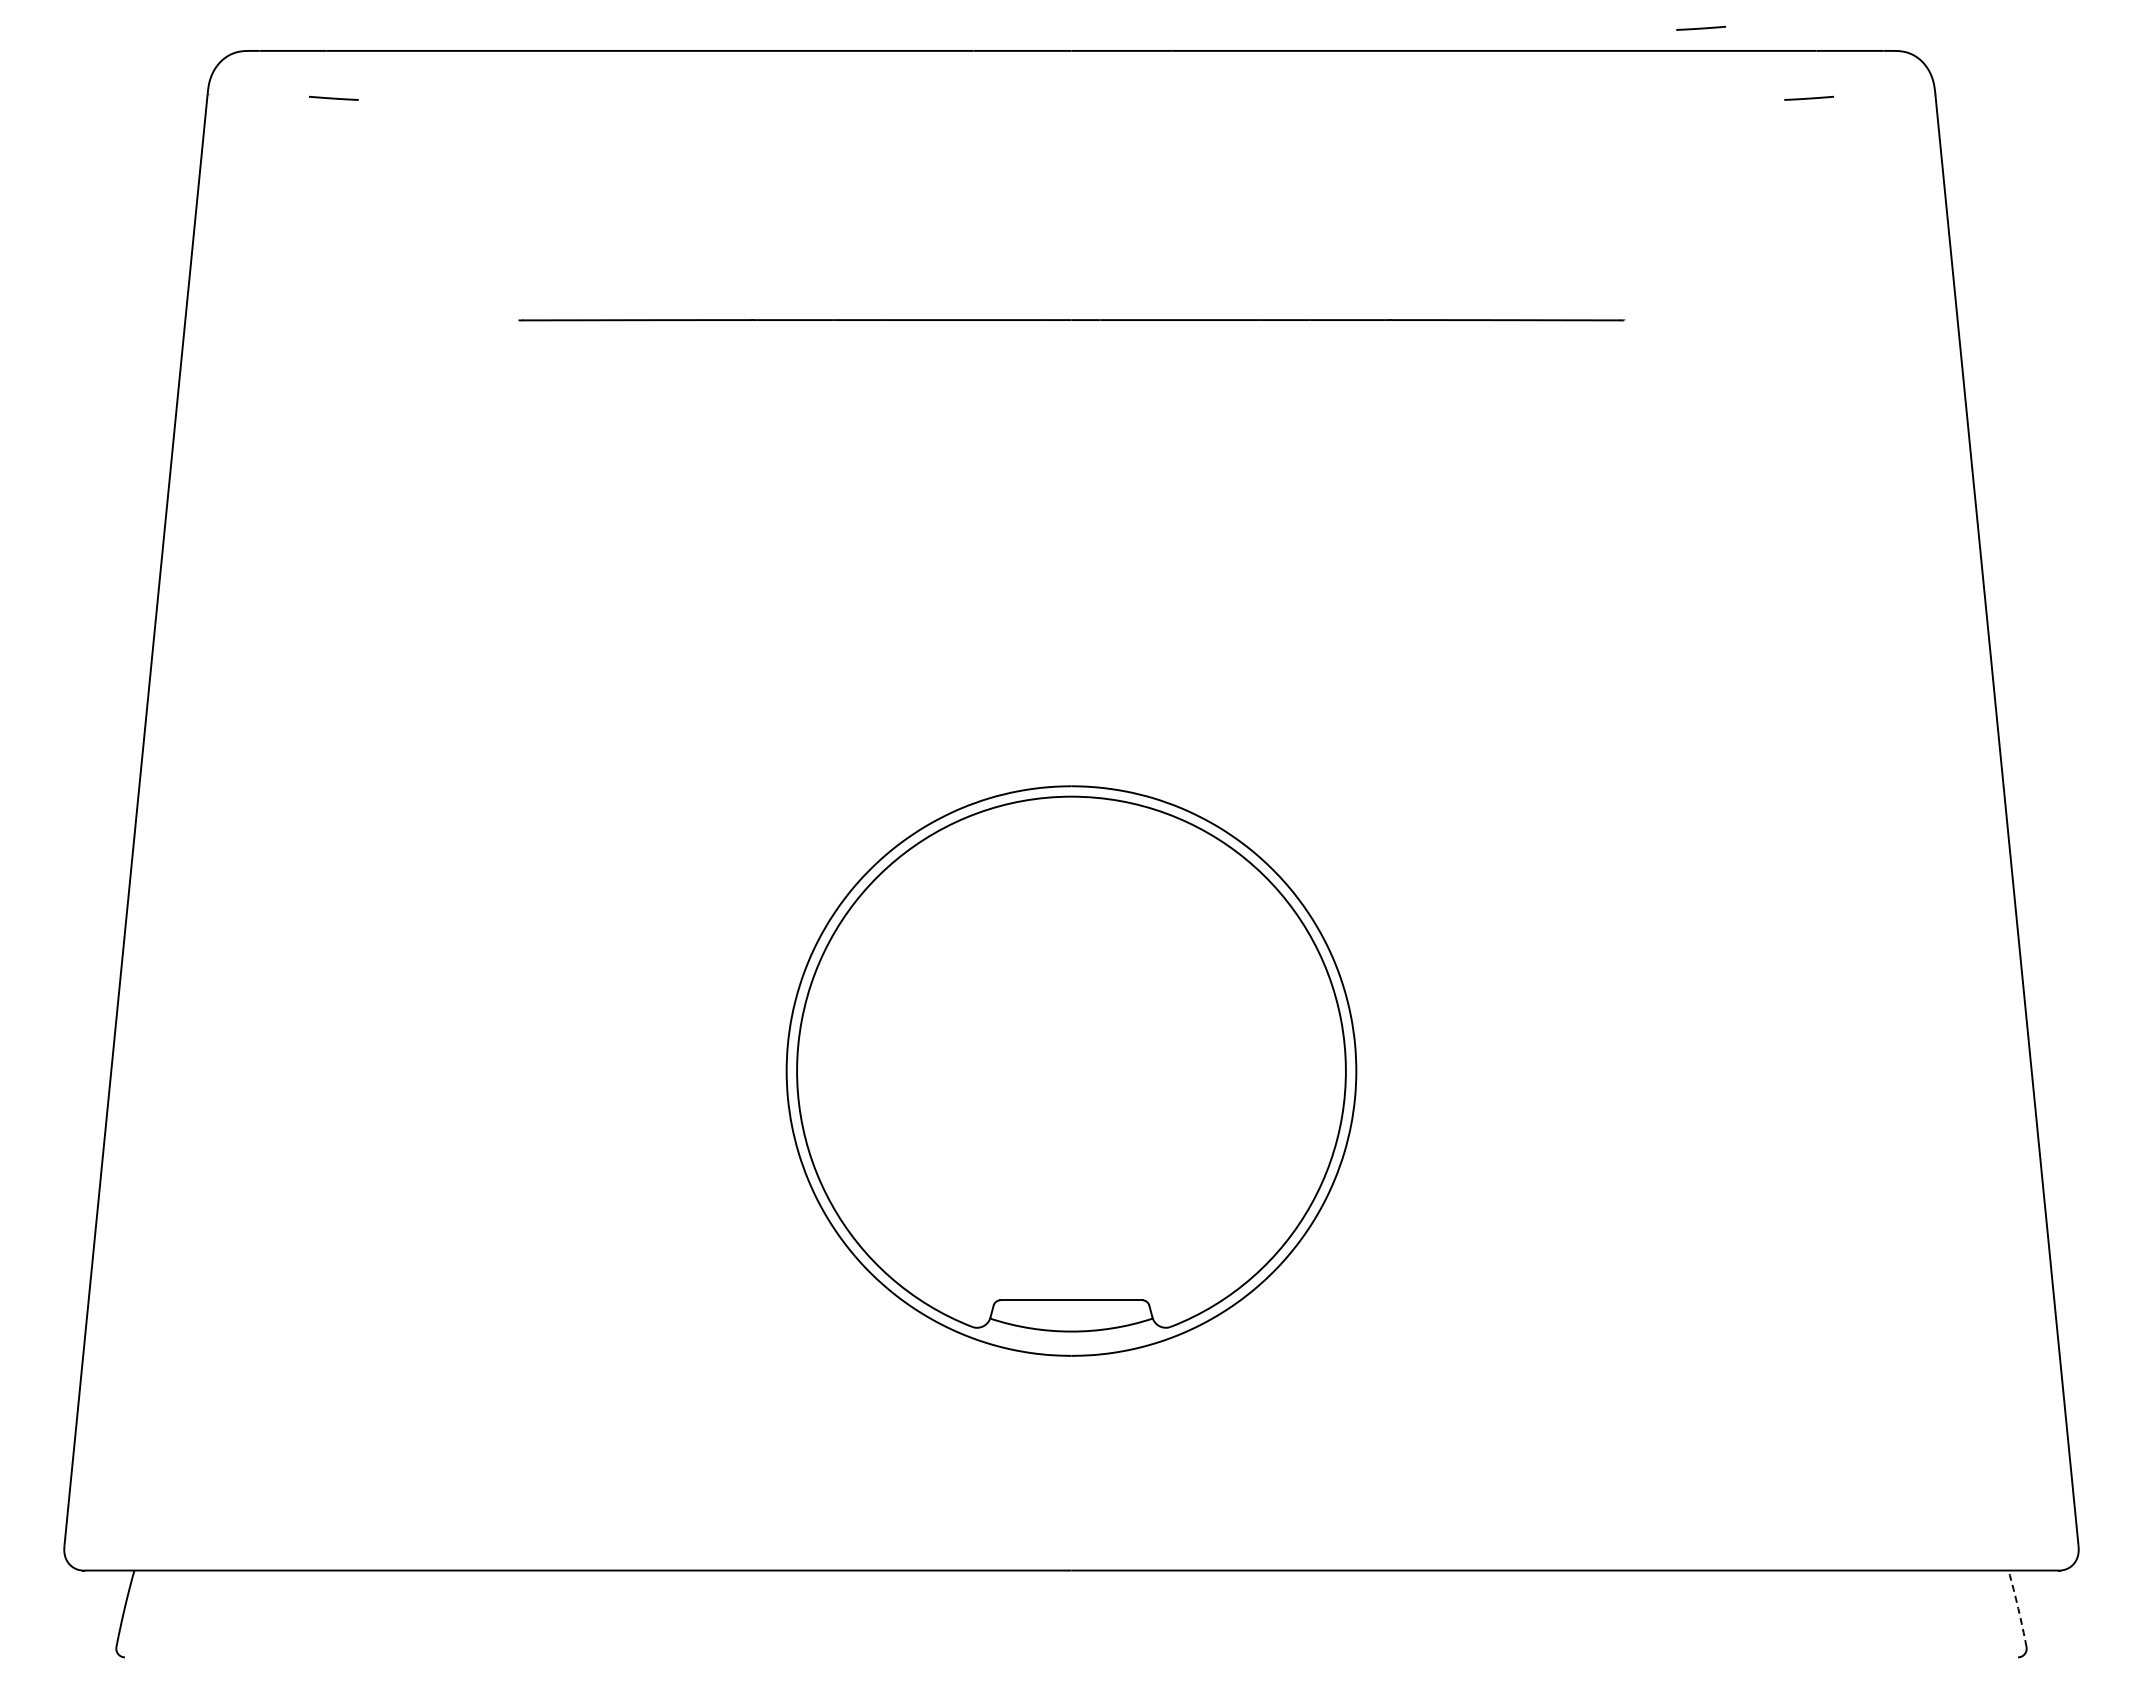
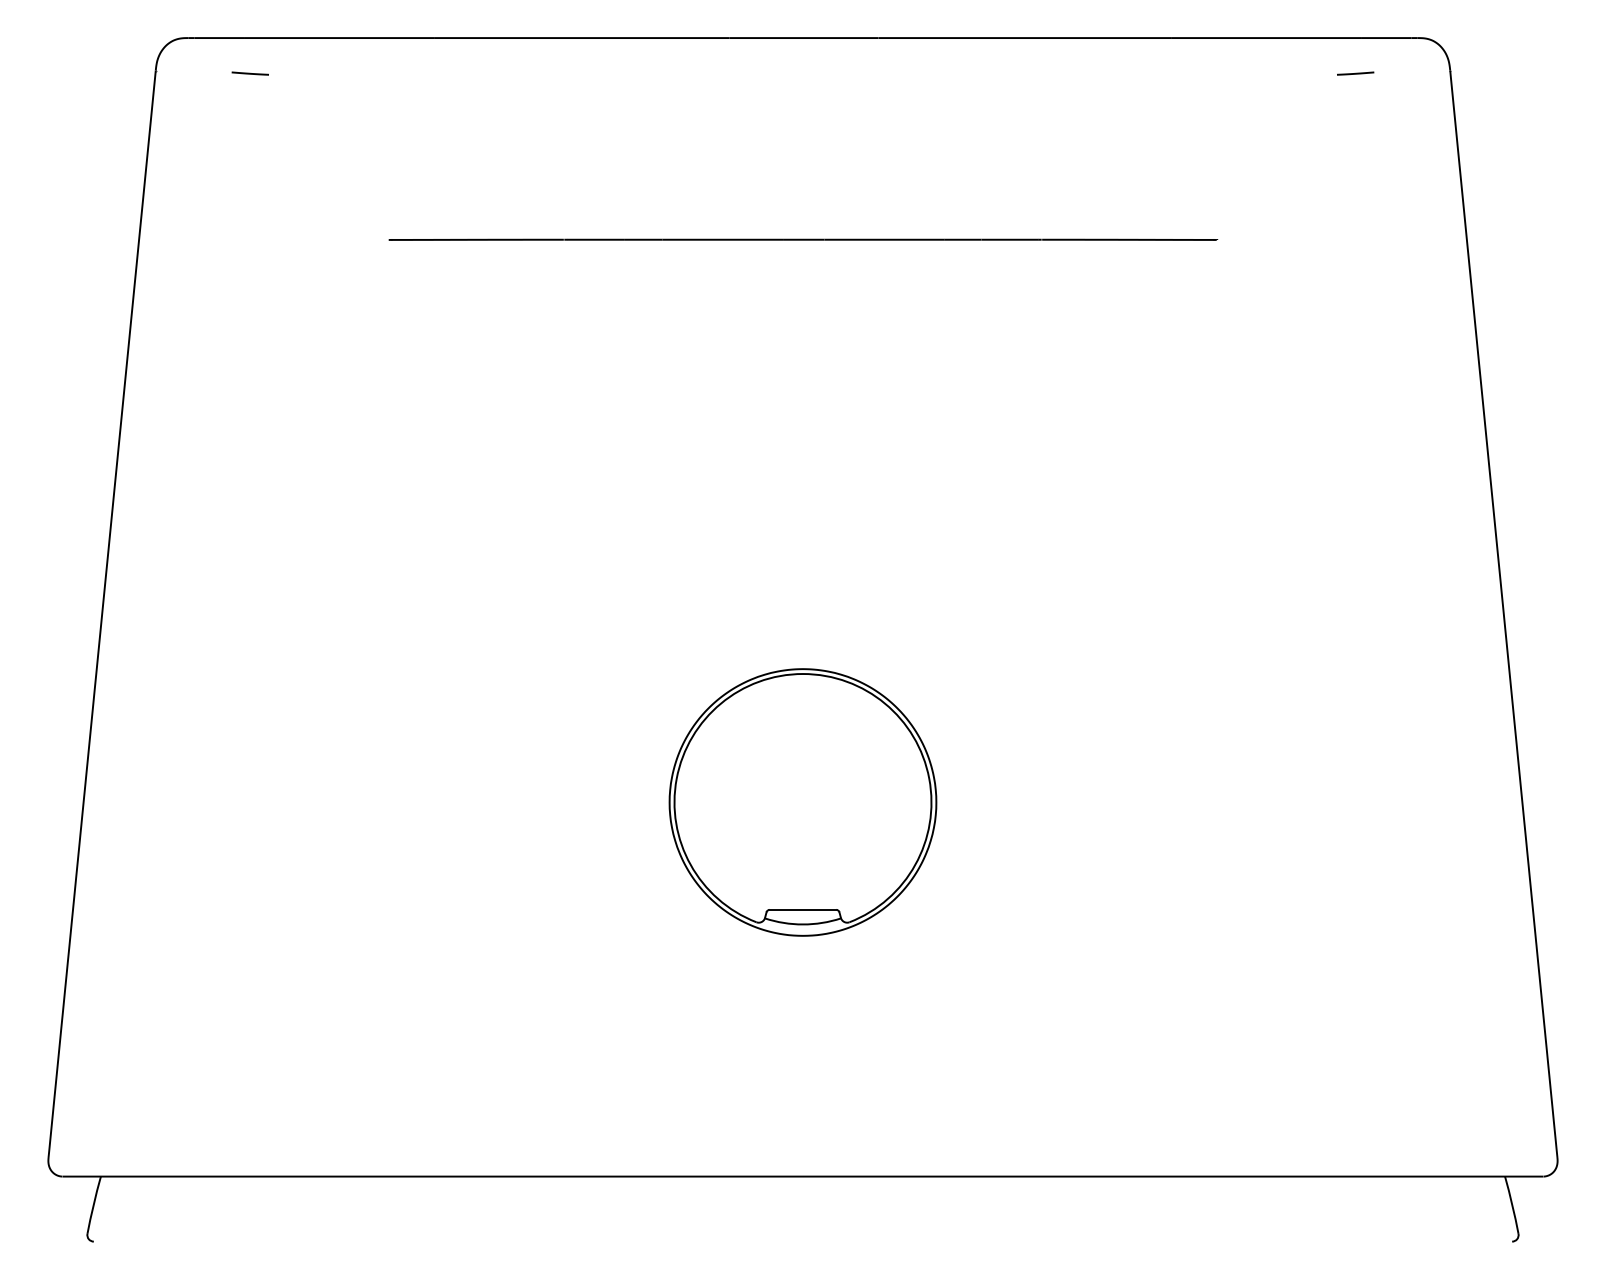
line: (1700, 27) -> (1274, 20), removed
part: (1071, 1071) -> (803, 802), size x0.62
arc: (2018, 1608) -> (1512, 1205), dashed -> solid

